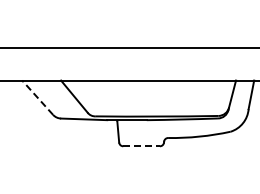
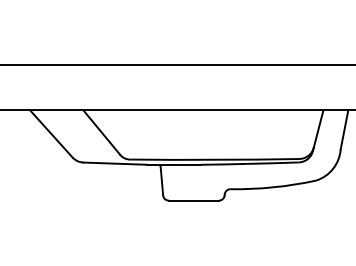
line: (37, 97) -> (51, 133), dashed -> solid
line: (142, 146) -> (195, 200), dashed -> solid

